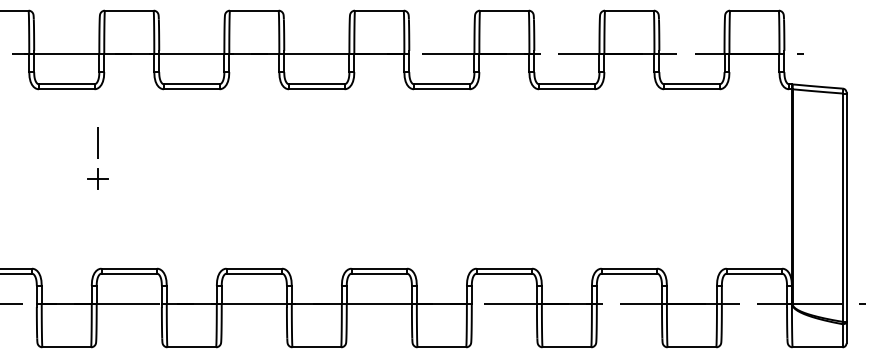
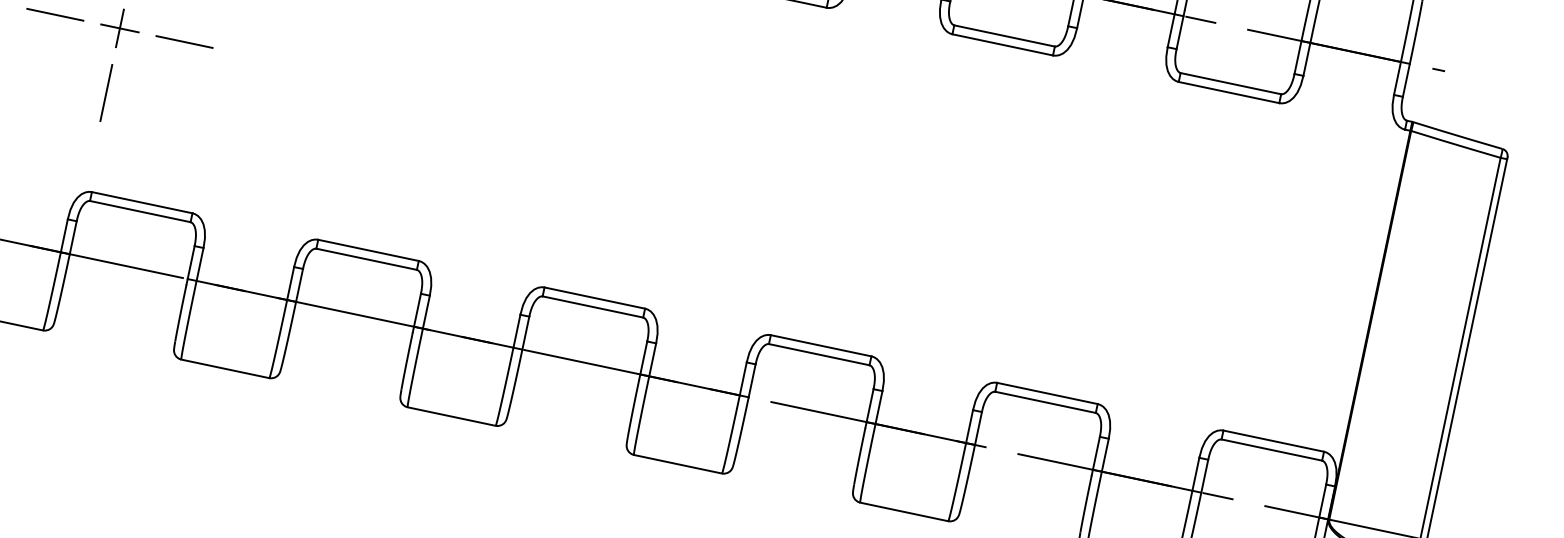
line: (62, 178) -> (55, 13), added
line: (133, 178) -> (184, 41), added
line: (98, 214) -> (107, 92), added

